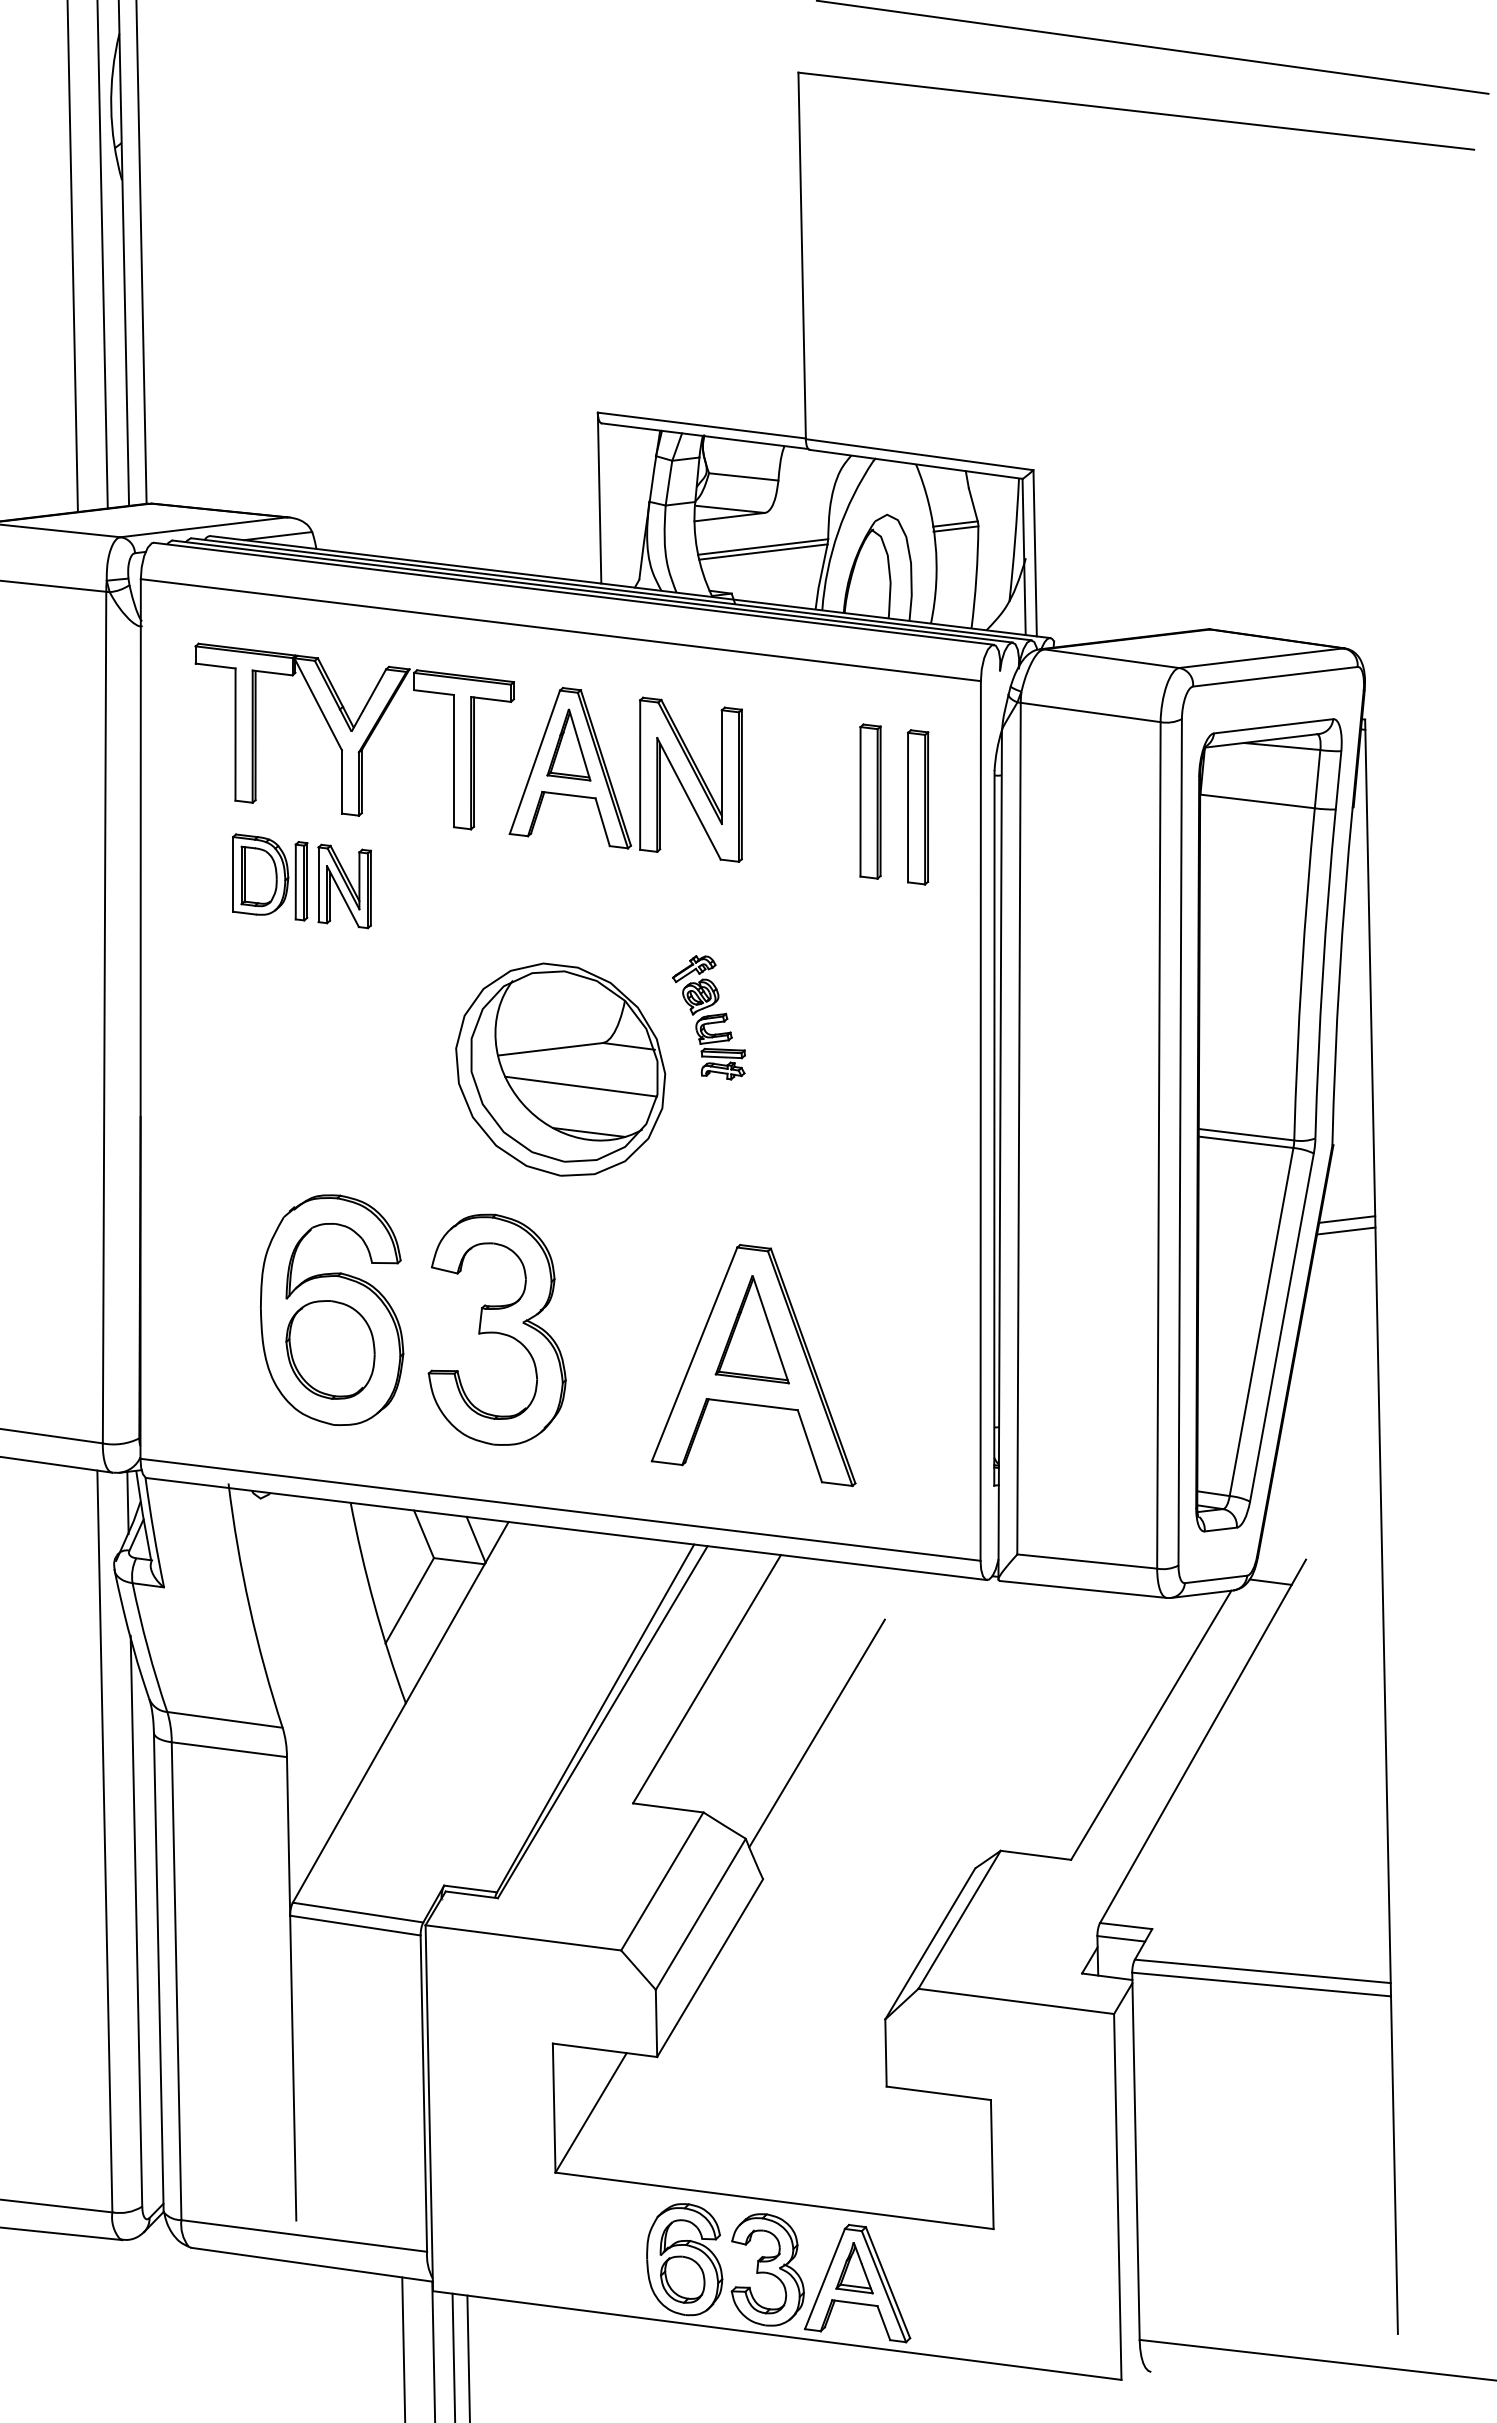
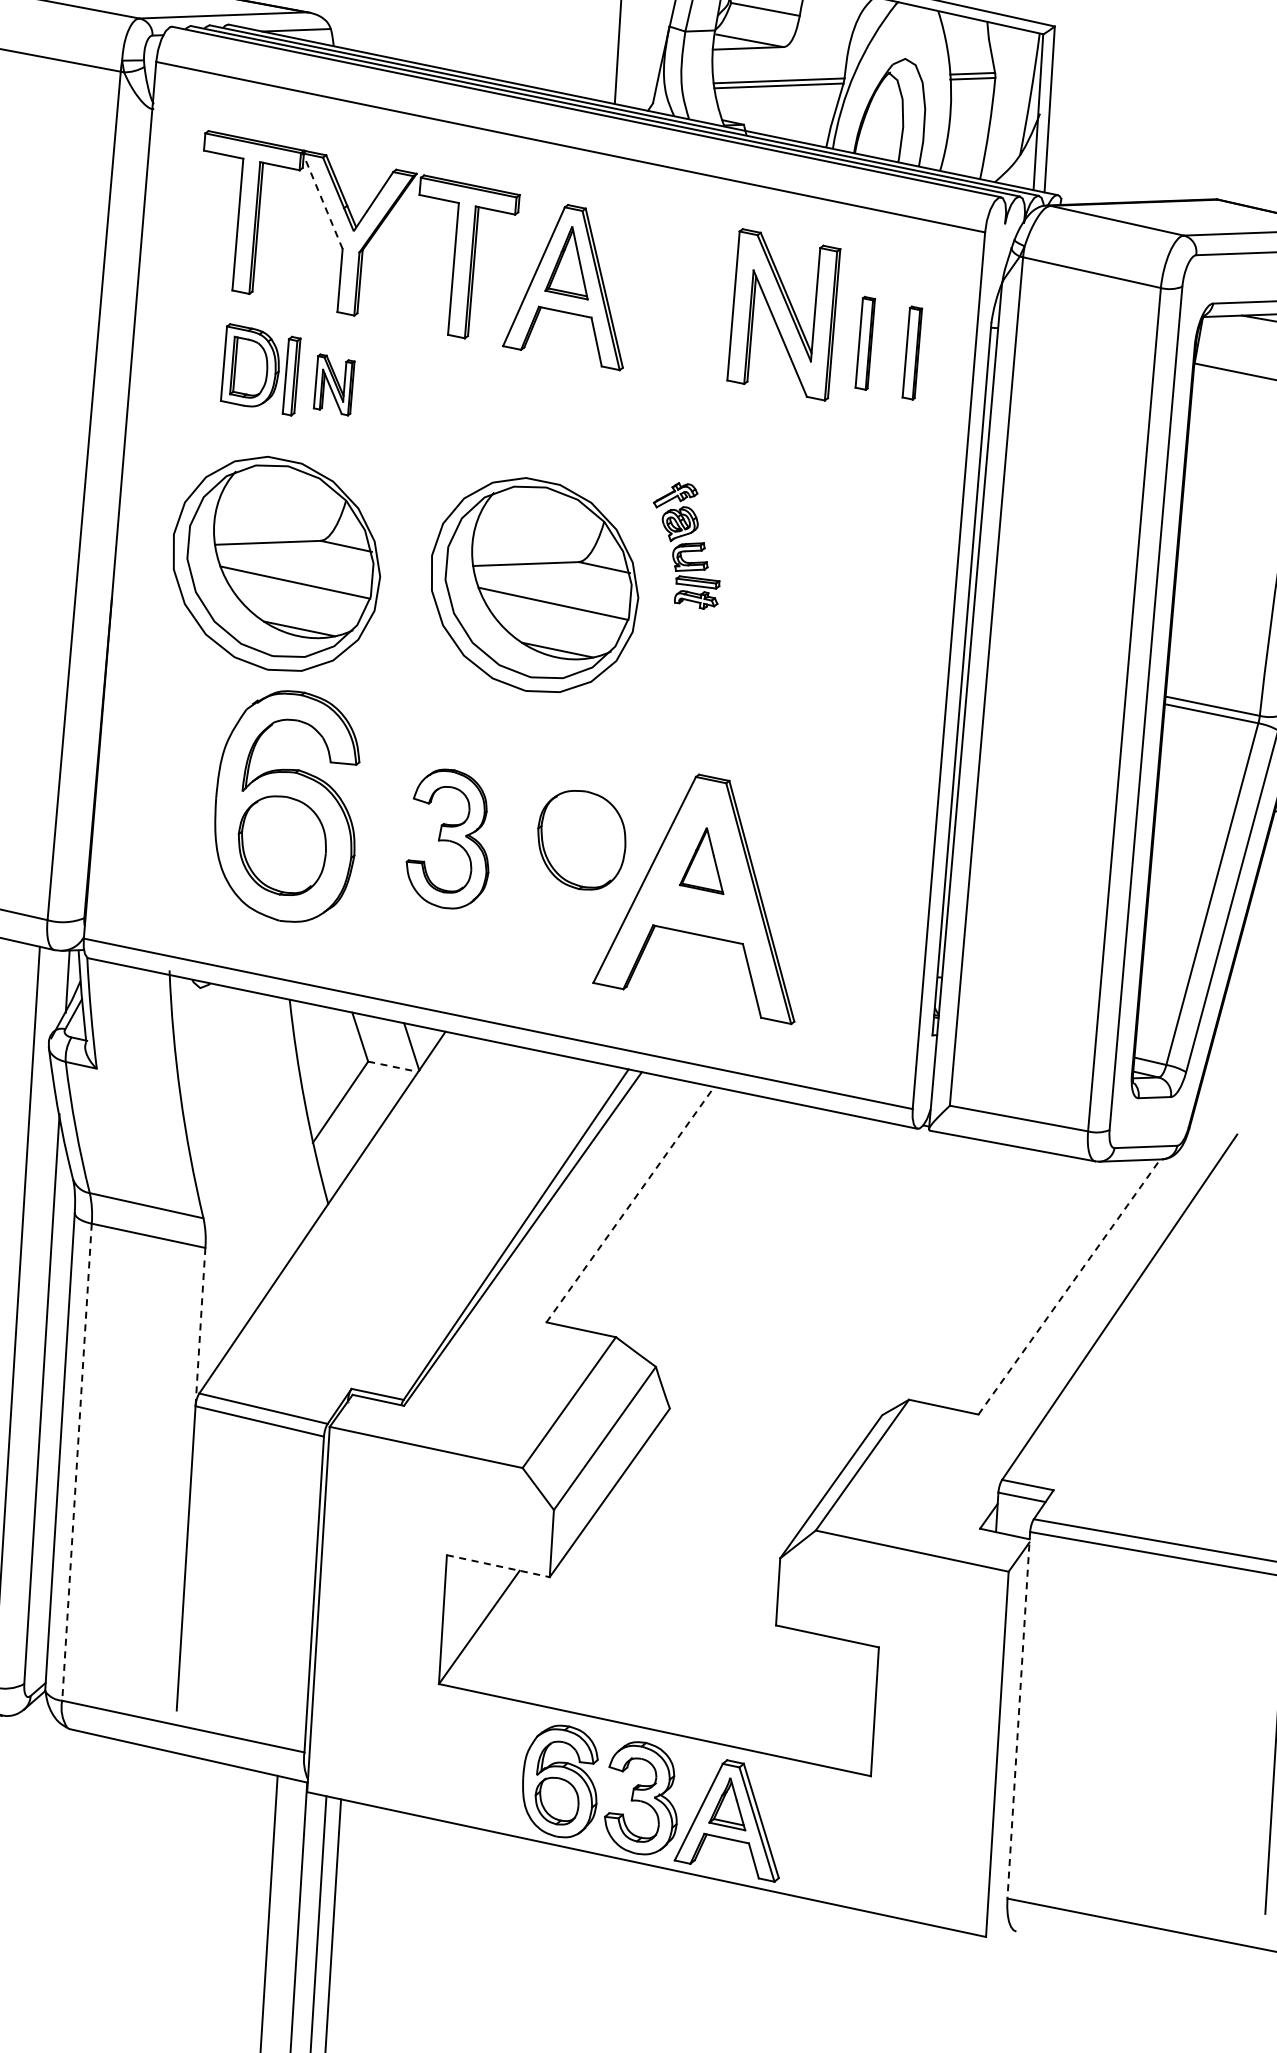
line: (318, 704) -> (323, 201), solid -> dashed
part: (690, 779) -> (783, 314), moved
part: (870, 801) -> (865, 343), size x0.6
part: (918, 807) -> (912, 353), size x0.6
part: (344, 886) -> (334, 384), size x0.7
part: (301, 1069) -> (276, 563), added
part: (628, 1319) -> (581, 839), added
part: (496, 1329) -> (449, 838), size x0.6
part: (751, 1329) -> (703, 859), size x0.6
line: (459, 1561) -> (393, 1067), solid -> dashed
line: (1270, 1581) -> (1199, 1153), removed
line: (707, 1679) -> (630, 1205), solid -> dashed
line: (1151, 1725) -> (1069, 1287), solid -> dashed
line: (816, 1733) -> (735, 1267), removed
line: (288, 1836) -> (200, 1327), solid -> dashed
line: (176, 1981) -> (76, 1462), solid -> dashed
line: (605, 2050) -> (498, 1566), solid -> dashed
line: (1135, 2156) -> (1018, 1715), solid -> dashed

